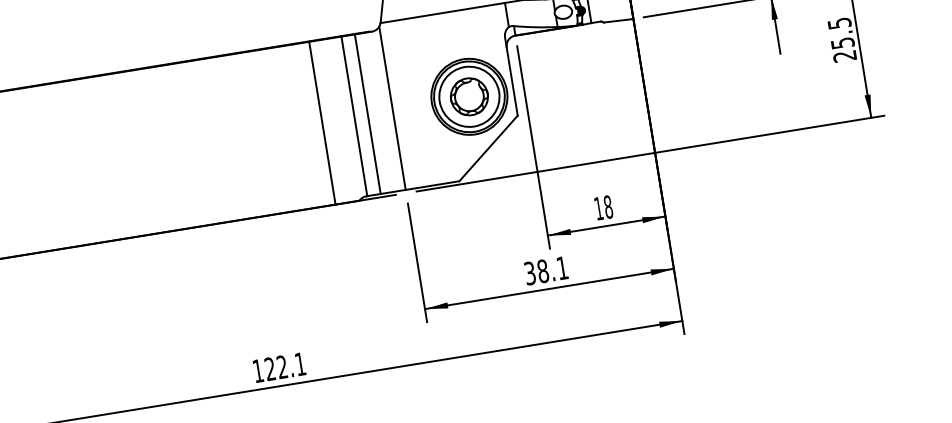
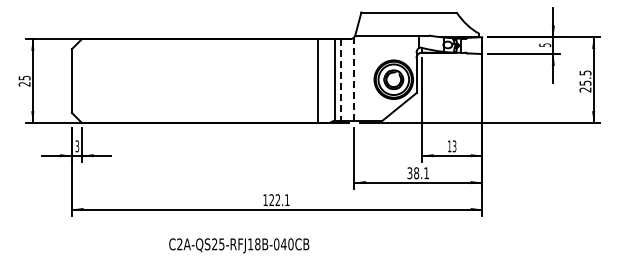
line: (392, 108) -> (354, 79), solid -> dashed
line: (368, 114) -> (341, 80), solid -> dashed
text: (608, 207) -> (454, 146), 18 -> 13

